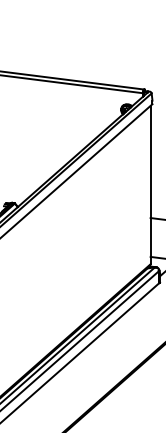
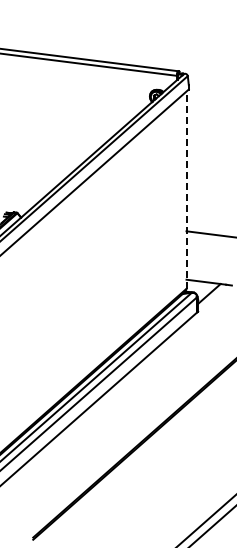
line: (150, 185) -> (186, 190), solid -> dashed

